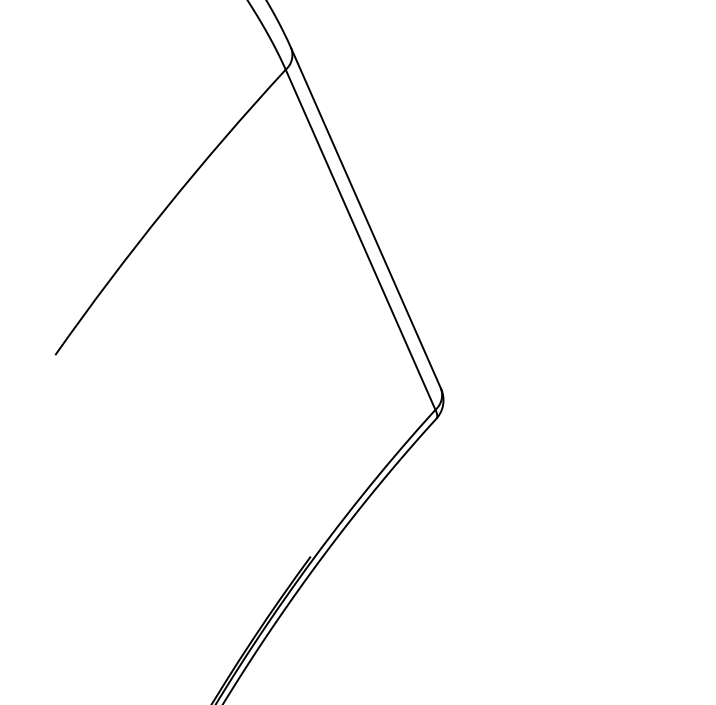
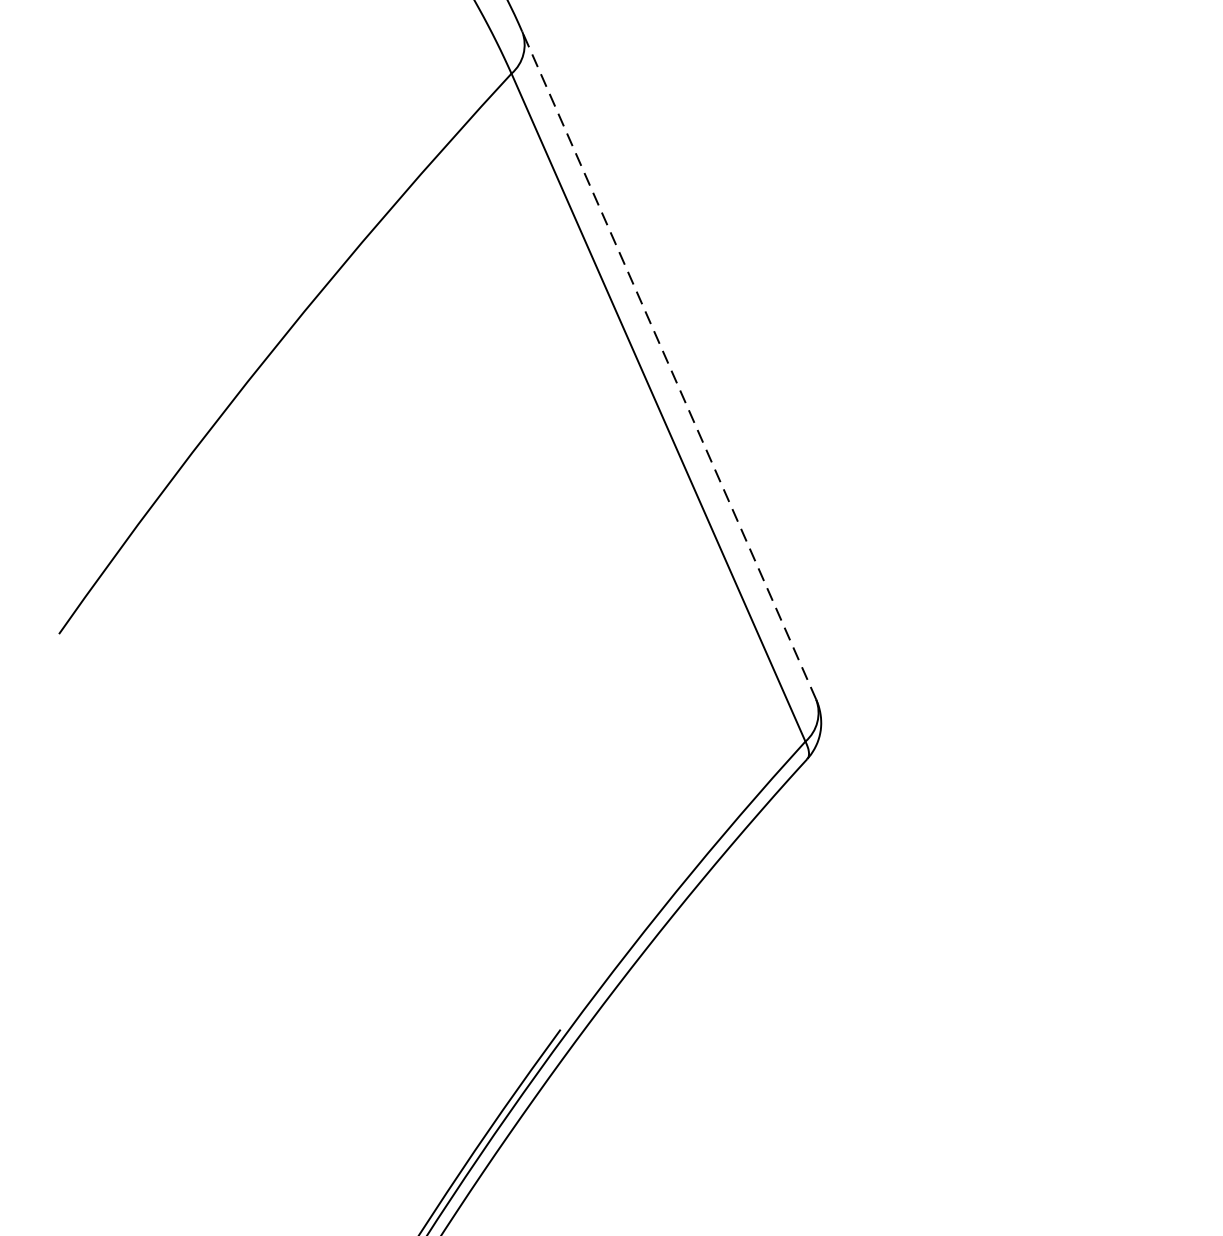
line: (366, 218) -> (670, 365), solid -> dashed

